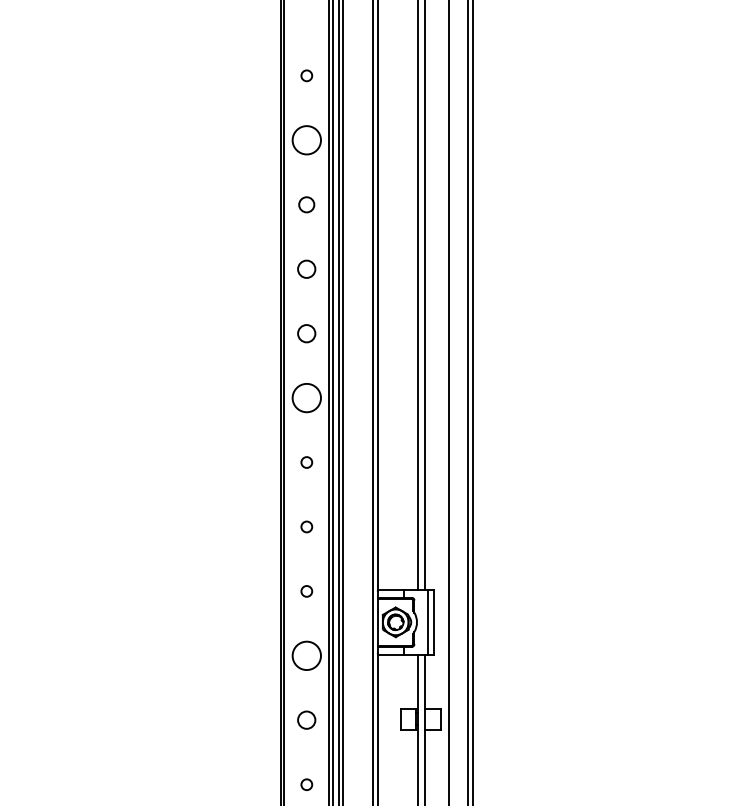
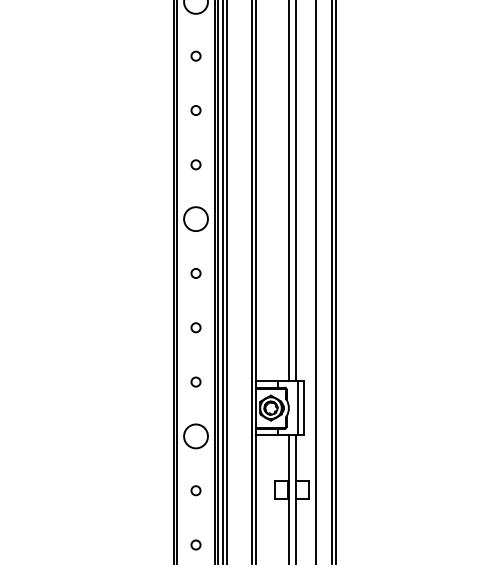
circle: (306, 204) -> (195, 56), size x0.71
circle: (306, 268) -> (195, 109), size x0.62
circle: (306, 333) -> (195, 164), size x0.62
circle: (306, 720) -> (195, 490), size x0.62

